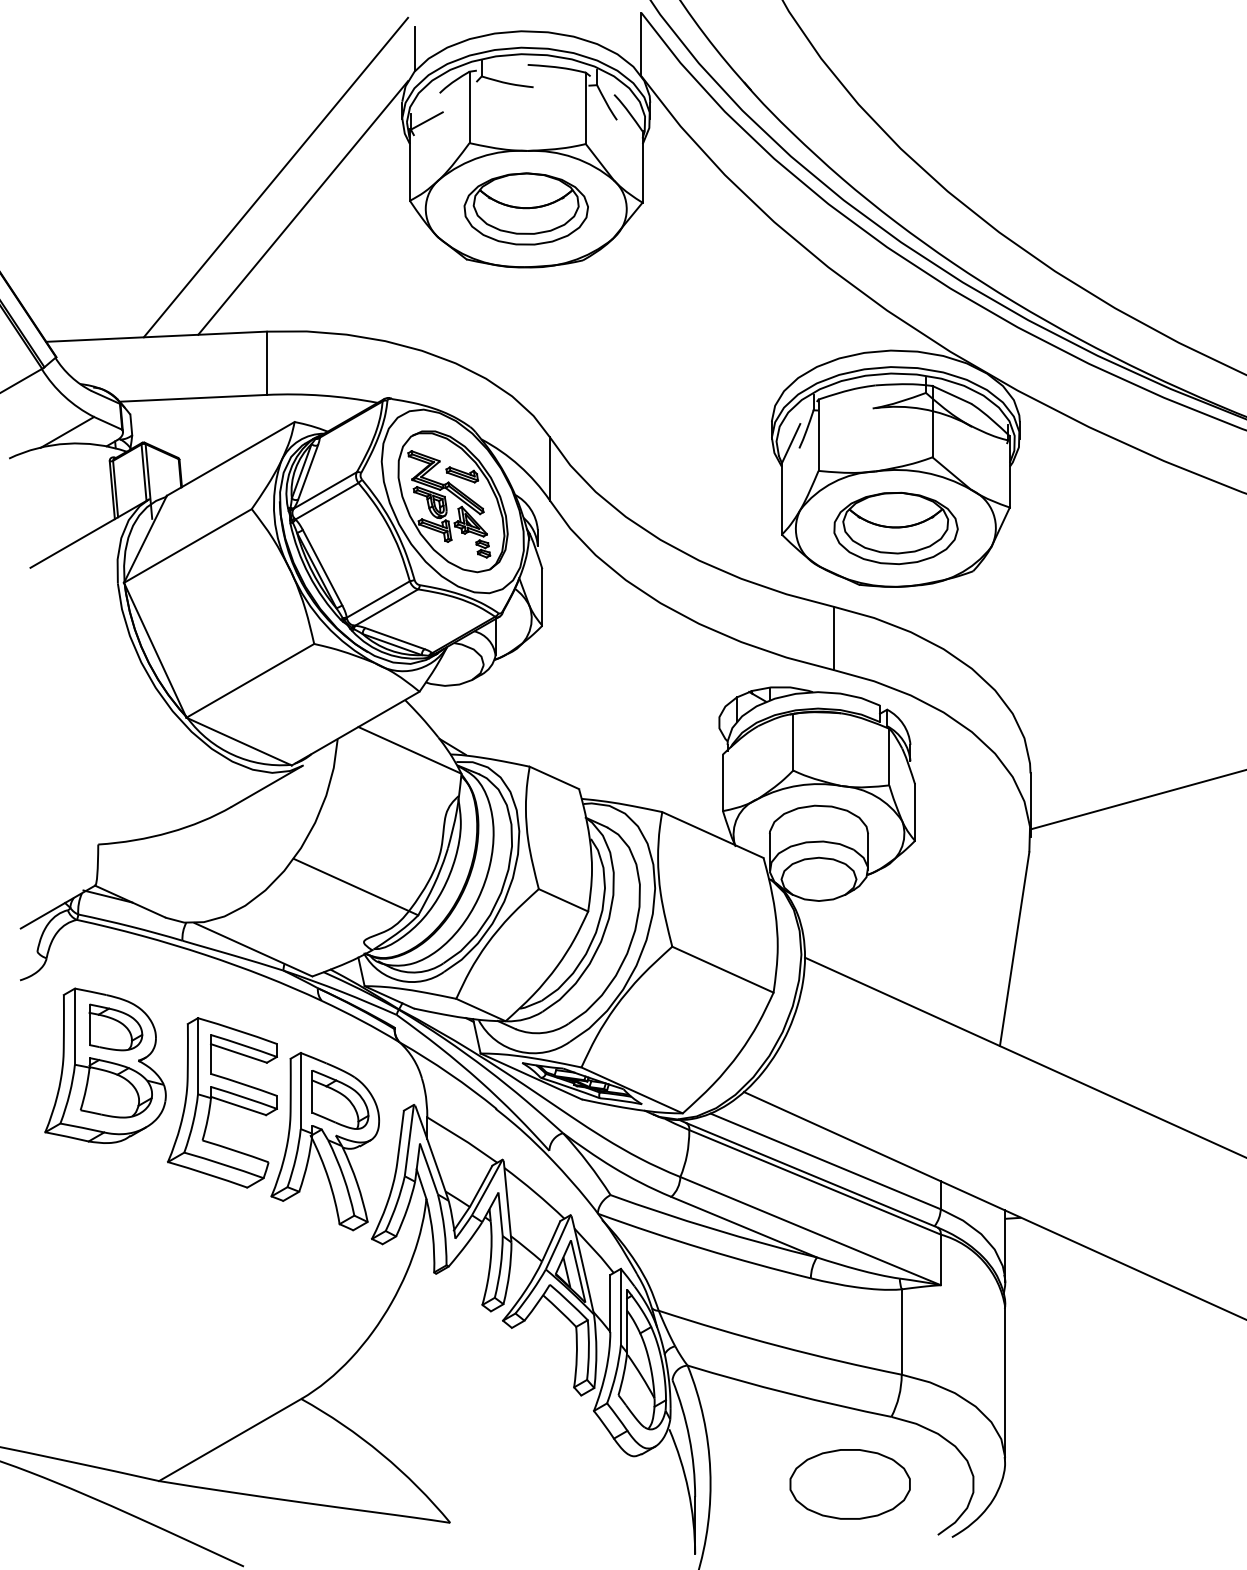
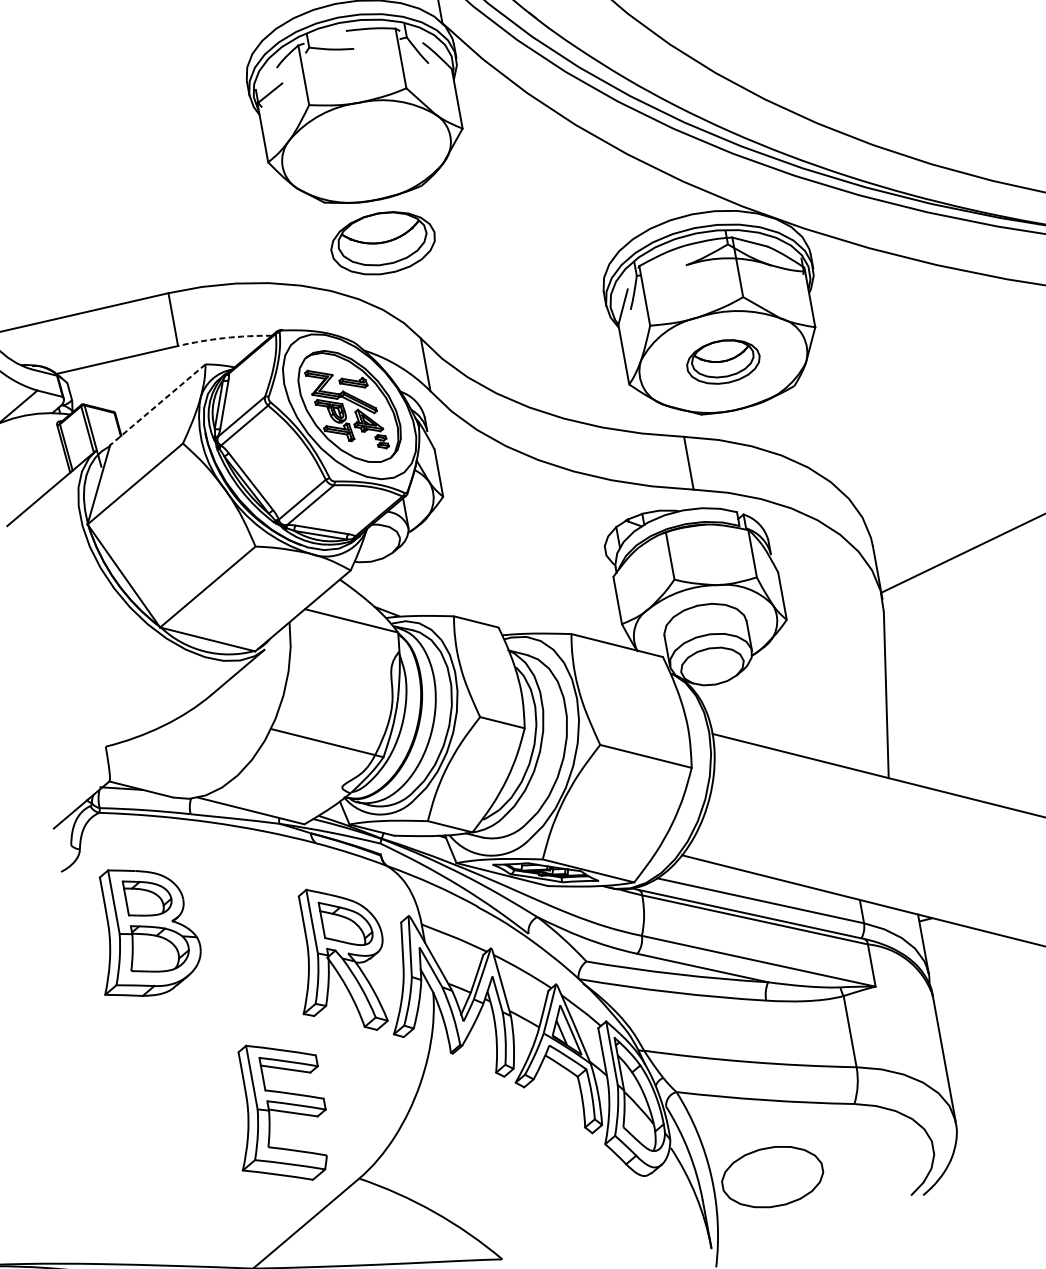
line: (414, 48) -> (248, 34), removed
line: (275, 177) -> (152, 163), removed
line: (303, 207) -> (180, 184), removed
part: (525, 208) -> (382, 242), moved
arc: (322, 395) -> (224, 338), solid -> dashed
line: (230, 458) -> (157, 404), solid -> dashed
part: (895, 528) -> (723, 362), size x0.7
part: (222, 1102) -> (279, 1112), moved
part: (849, 1484) -> (772, 1177), moved

